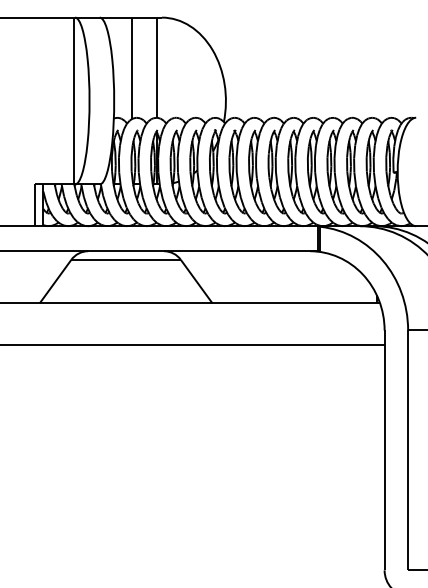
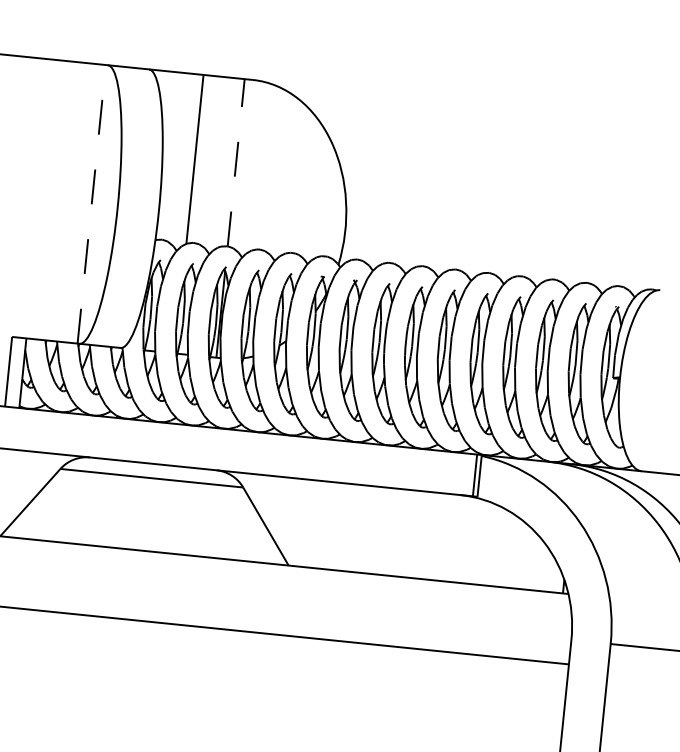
line: (157, 67) -> (236, 162), solid -> dashed
line: (73, 100) -> (91, 203), solid -> dashed

